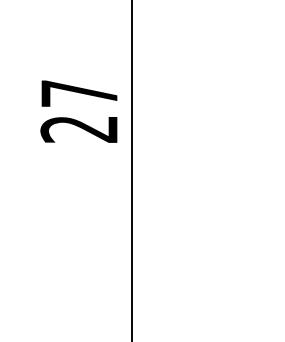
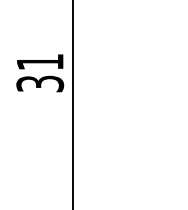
text: (79, 112) -> (40, 73), 27 -> 31

